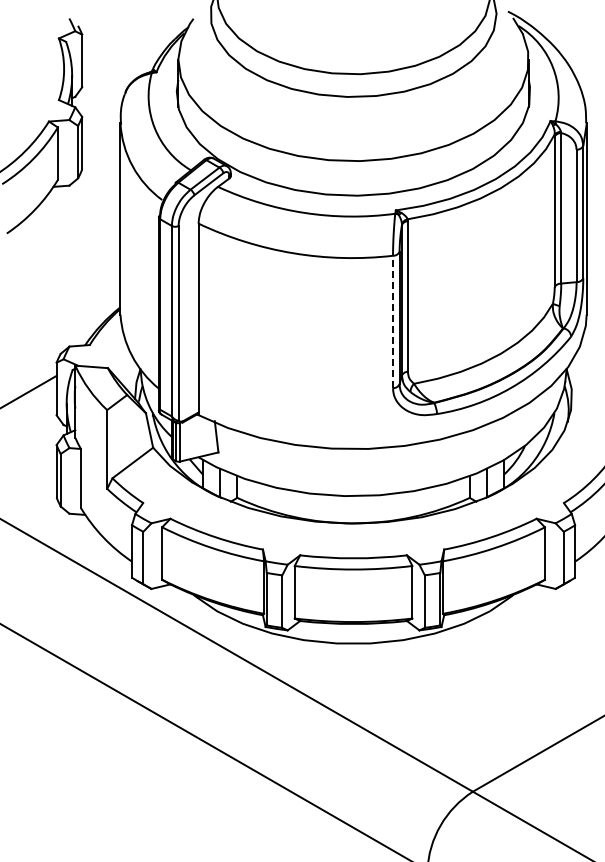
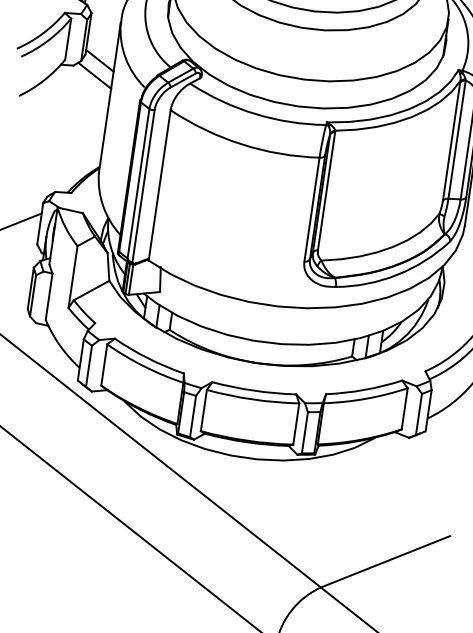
line: (101, 174) -> (100, 60), added
line: (97, 194) -> (94, 75), added
line: (393, 321) -> (312, 209), dashed -> solid

